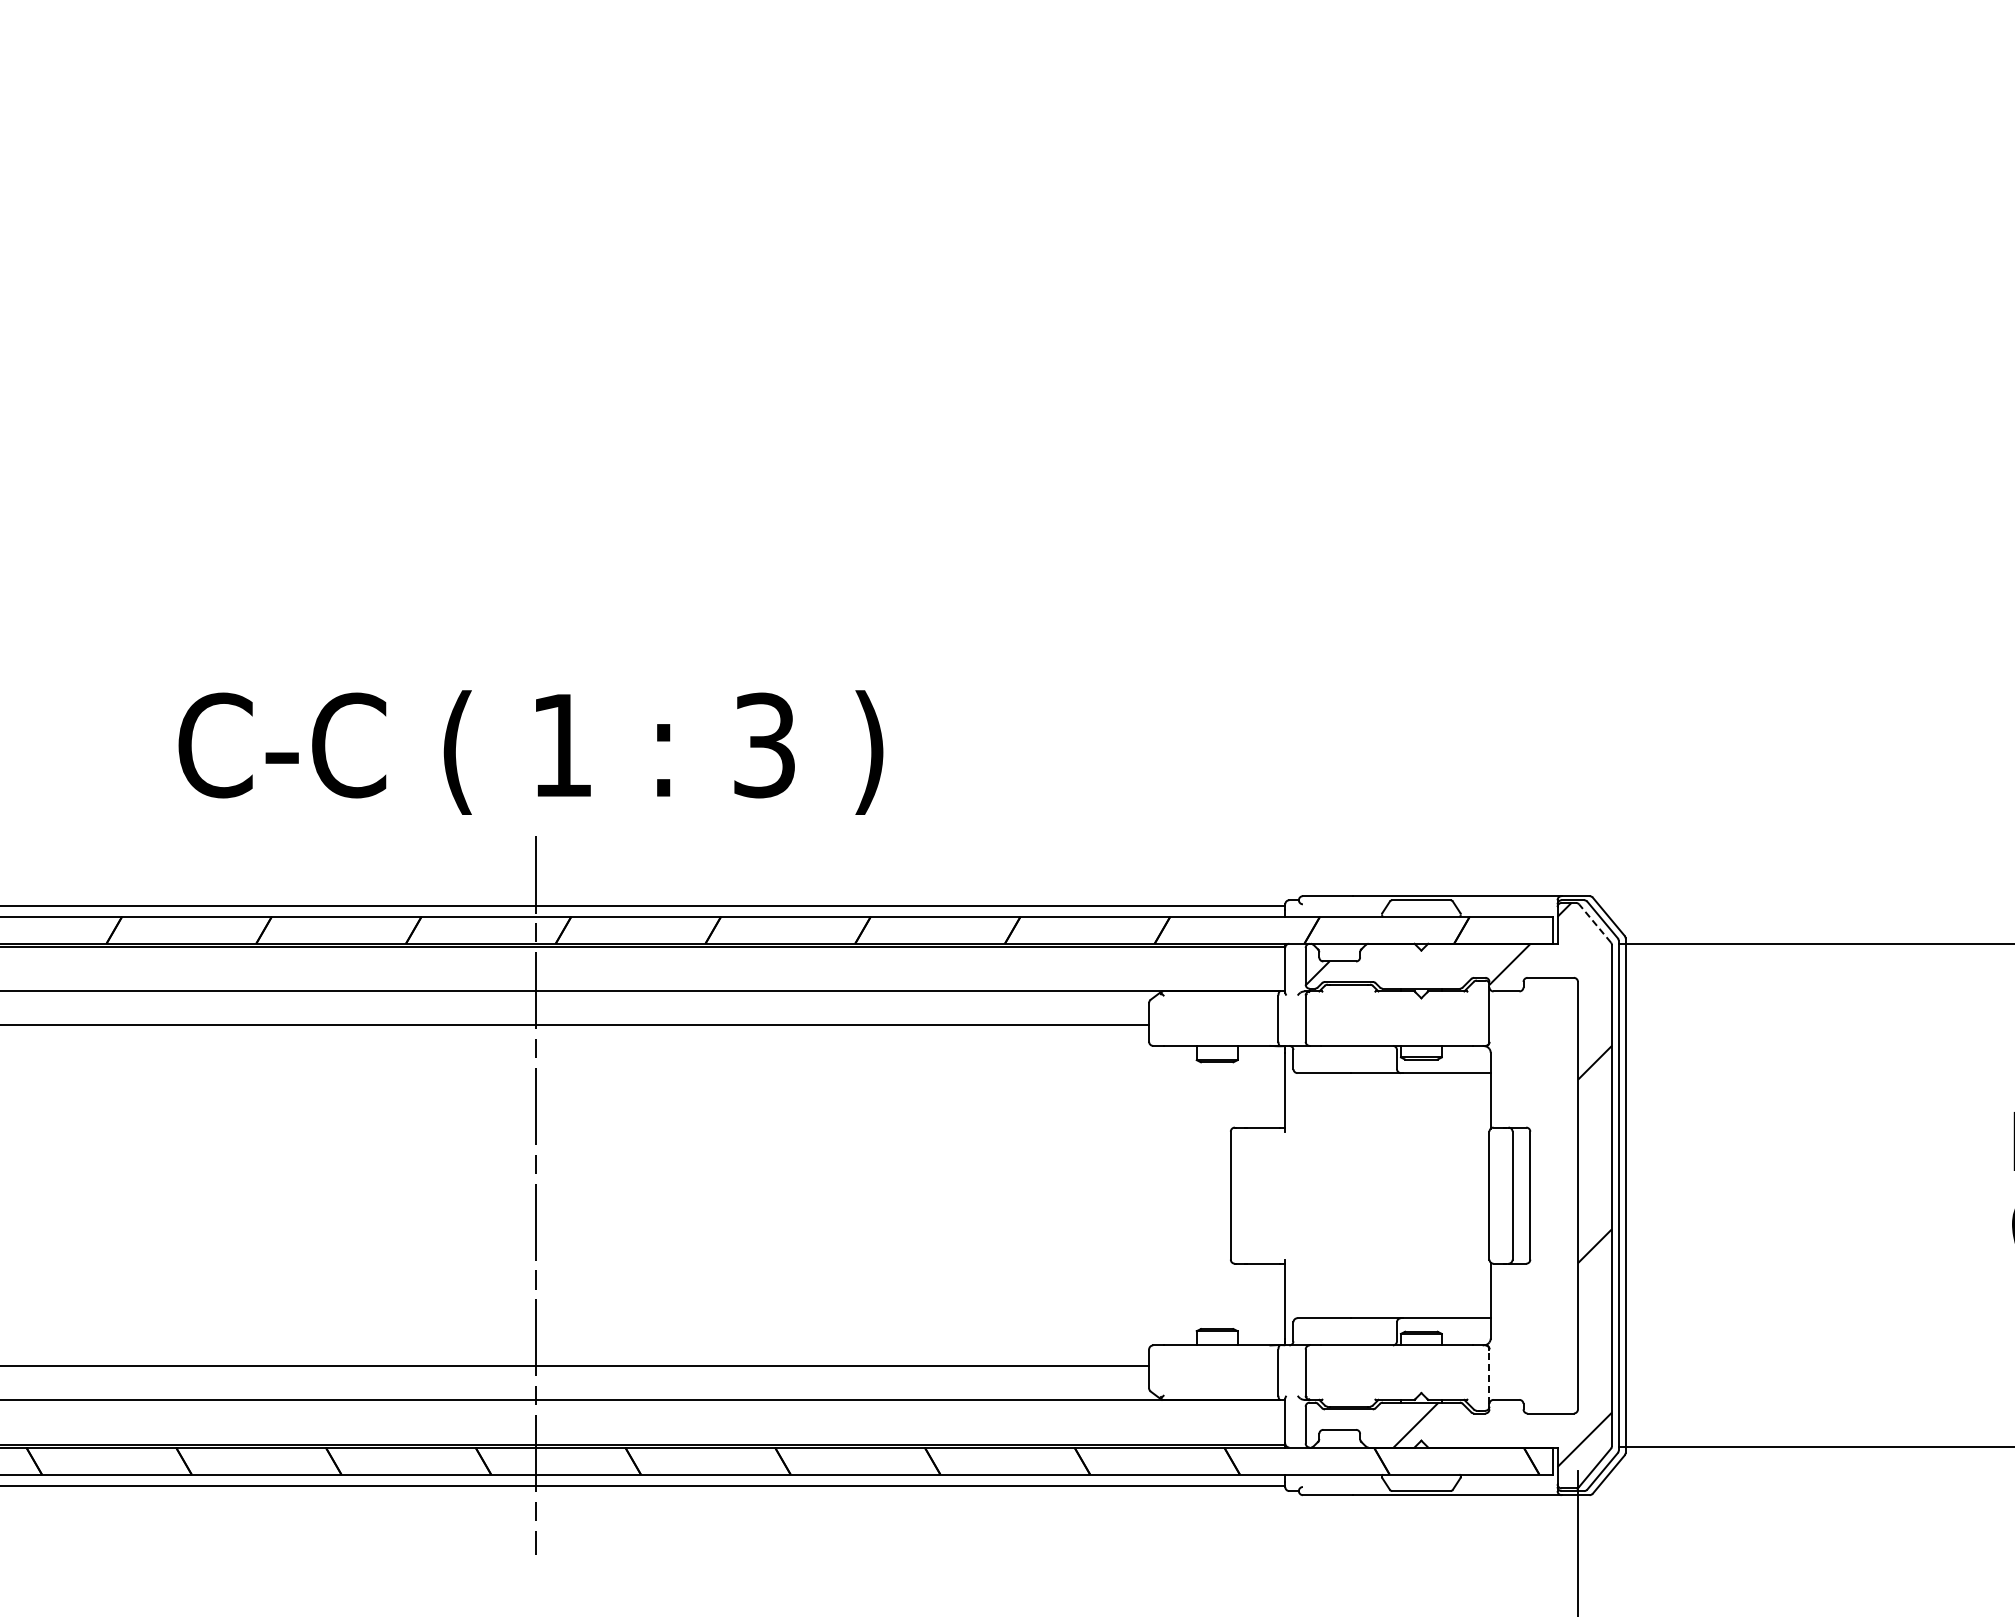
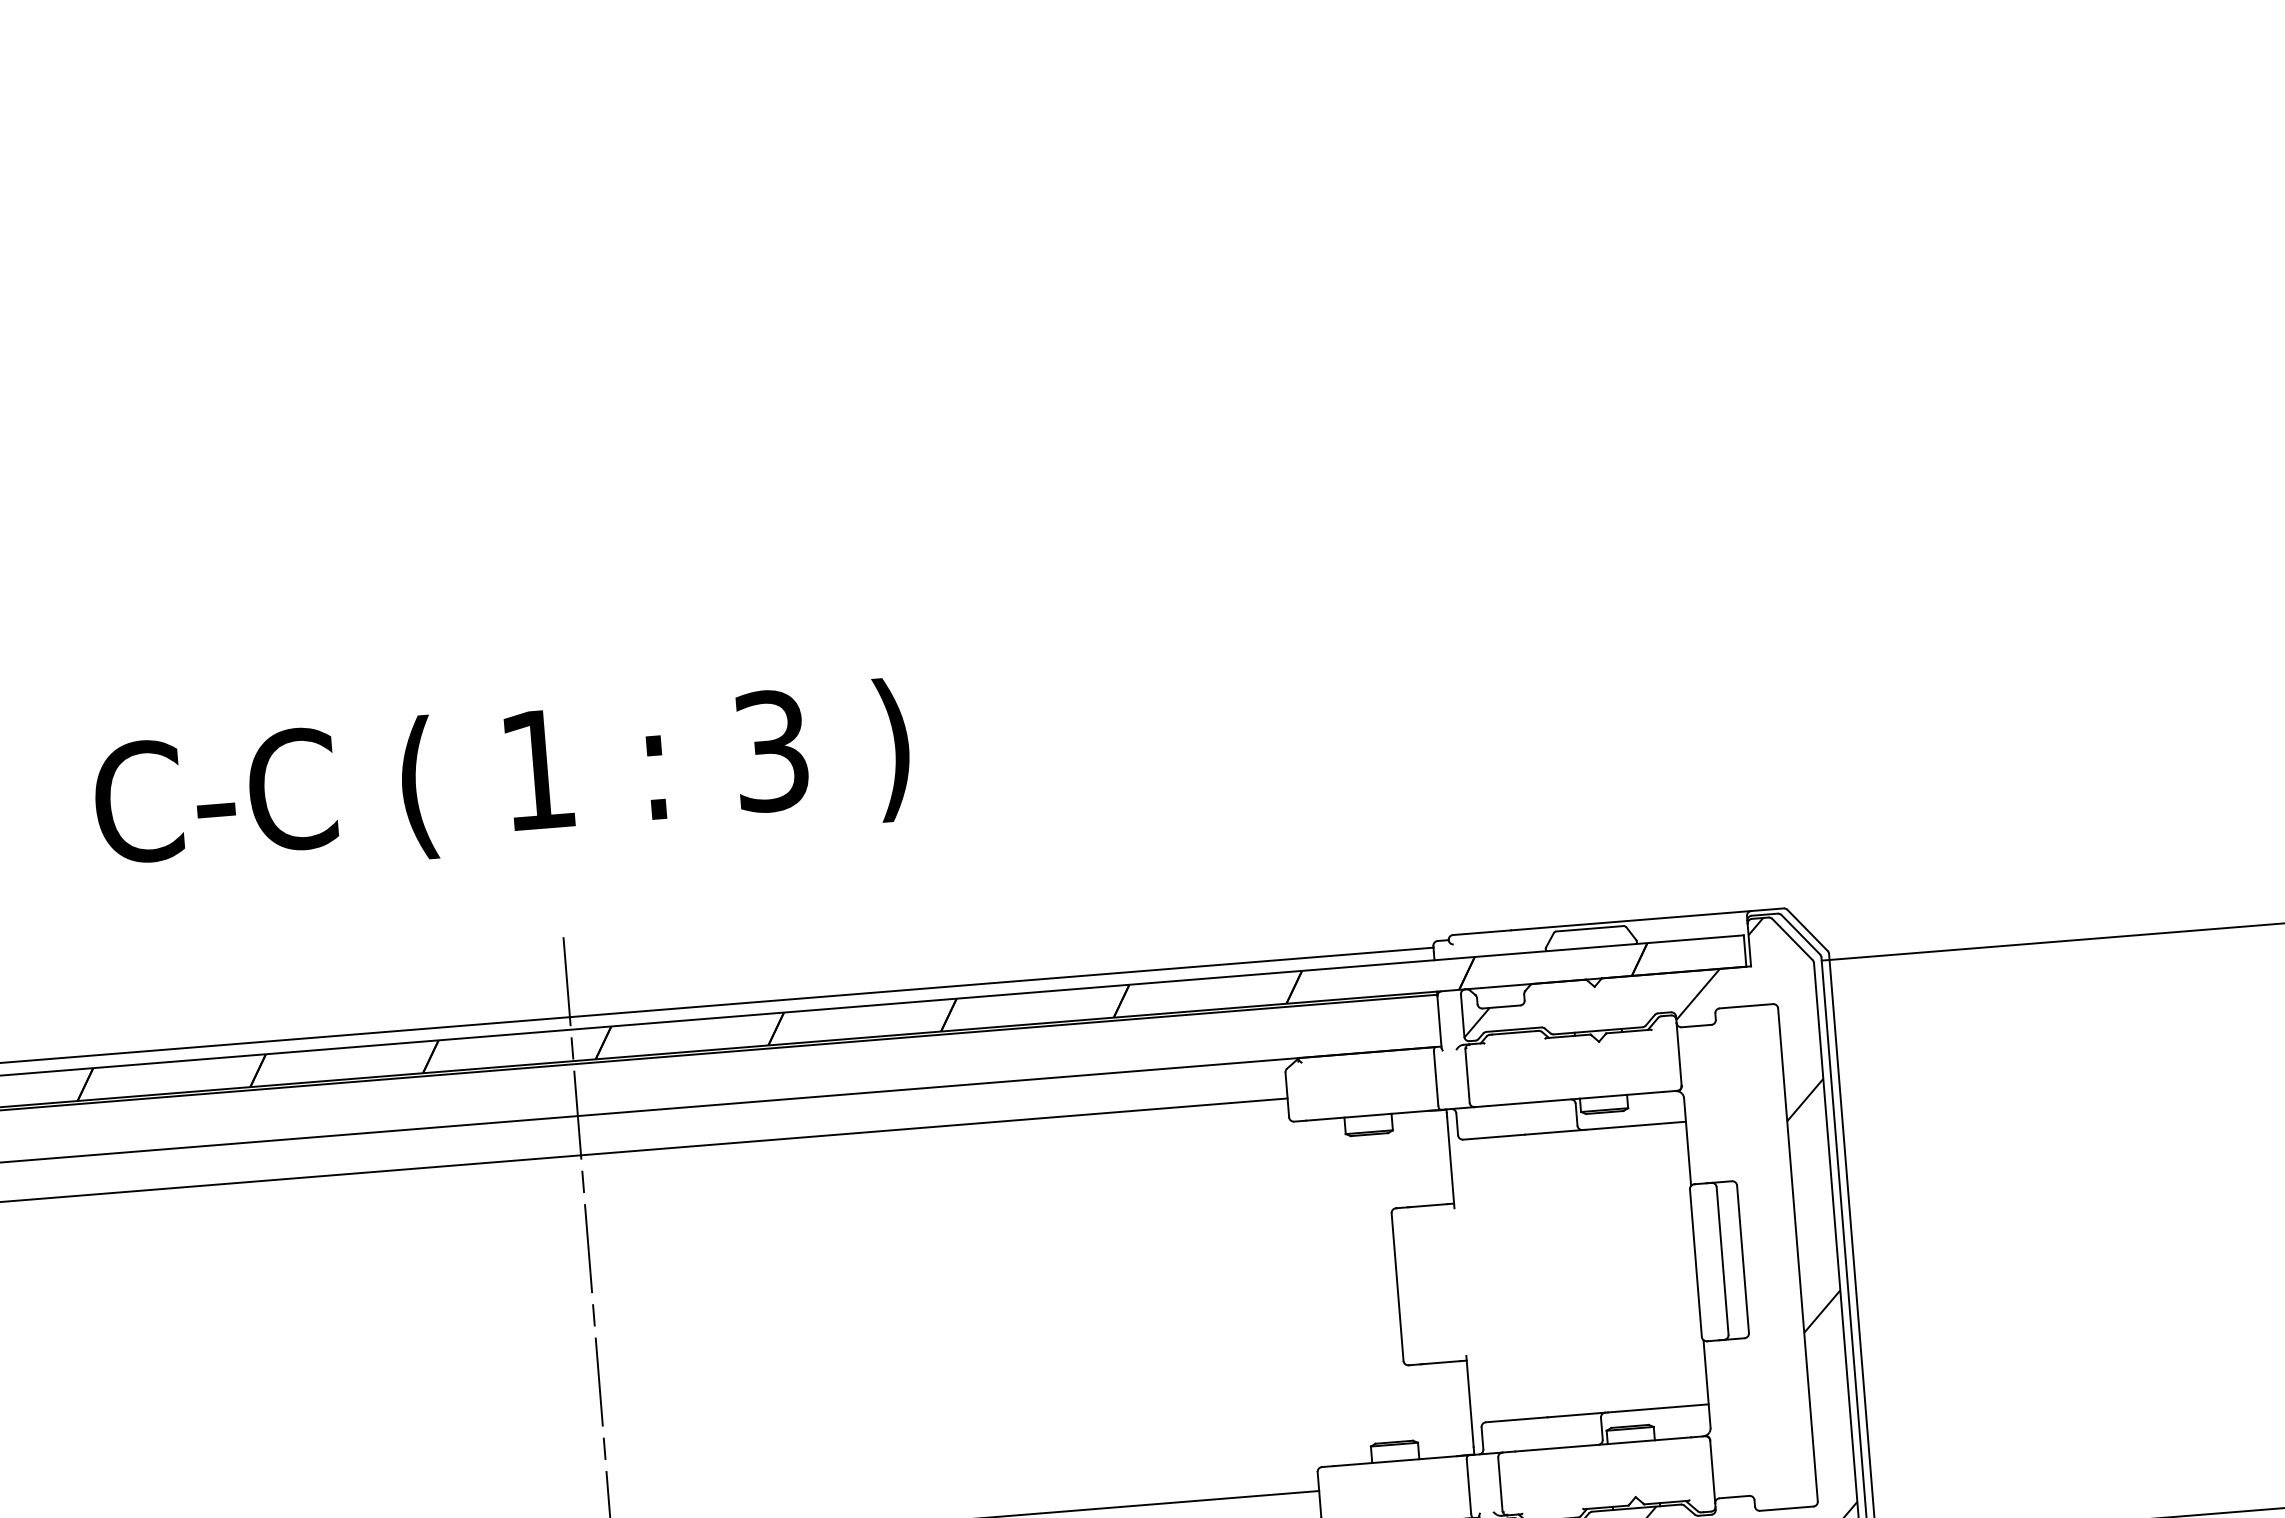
text: (530, 752) -> (502, 780), moved
line: (1595, 923) -> (1792, 939), dashed -> solid
line: (1489, 1376) -> (1712, 1471), dashed -> solid

